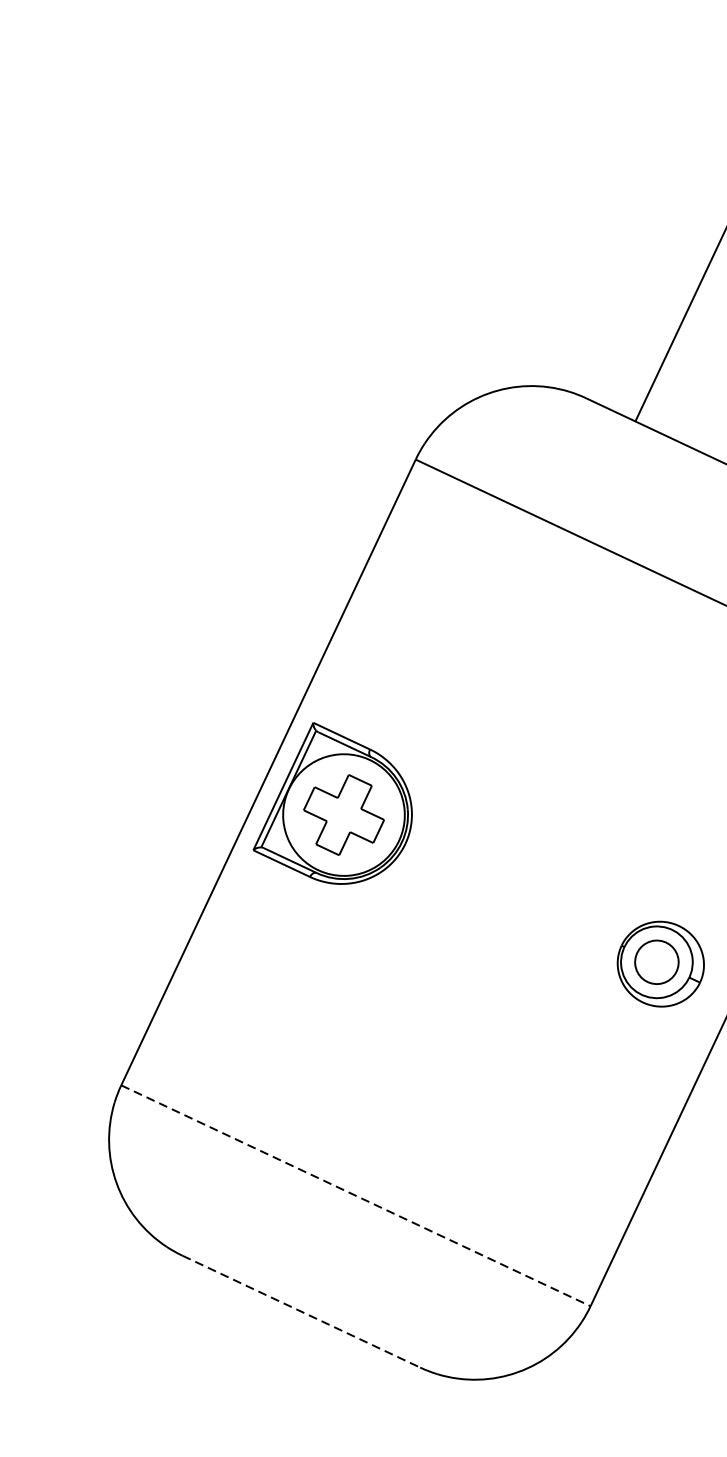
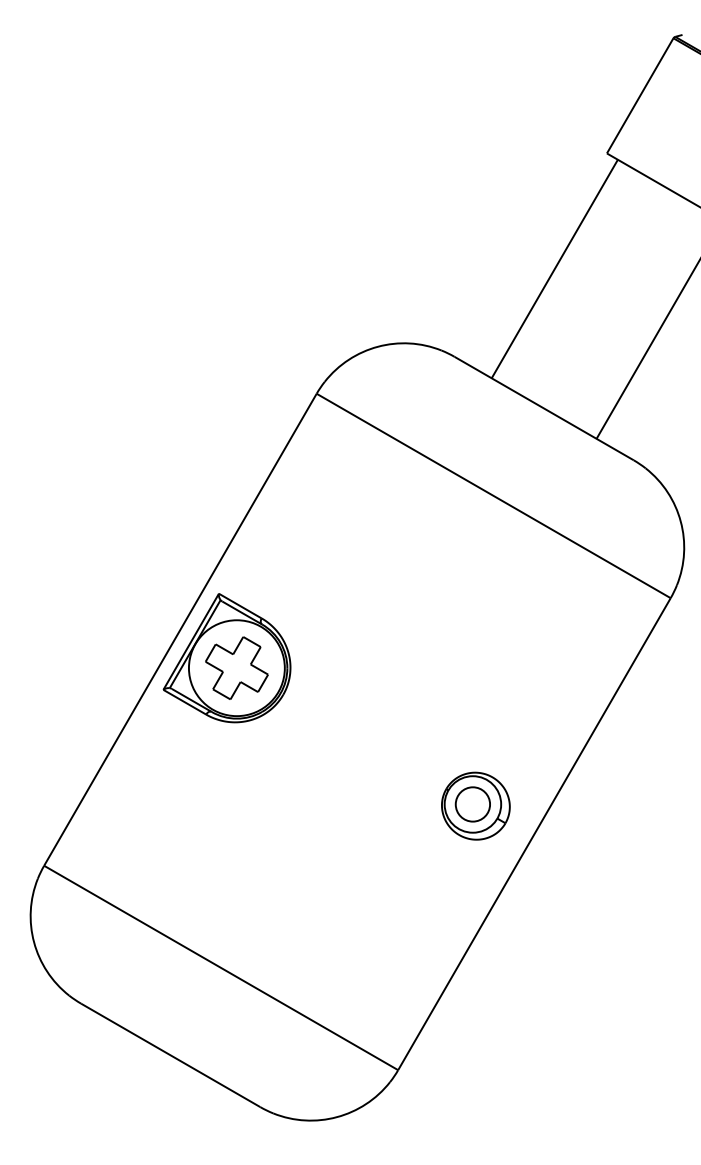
line: (356, 1196) -> (221, 968), dashed -> solid
line: (302, 1311) -> (171, 1055), dashed -> solid

